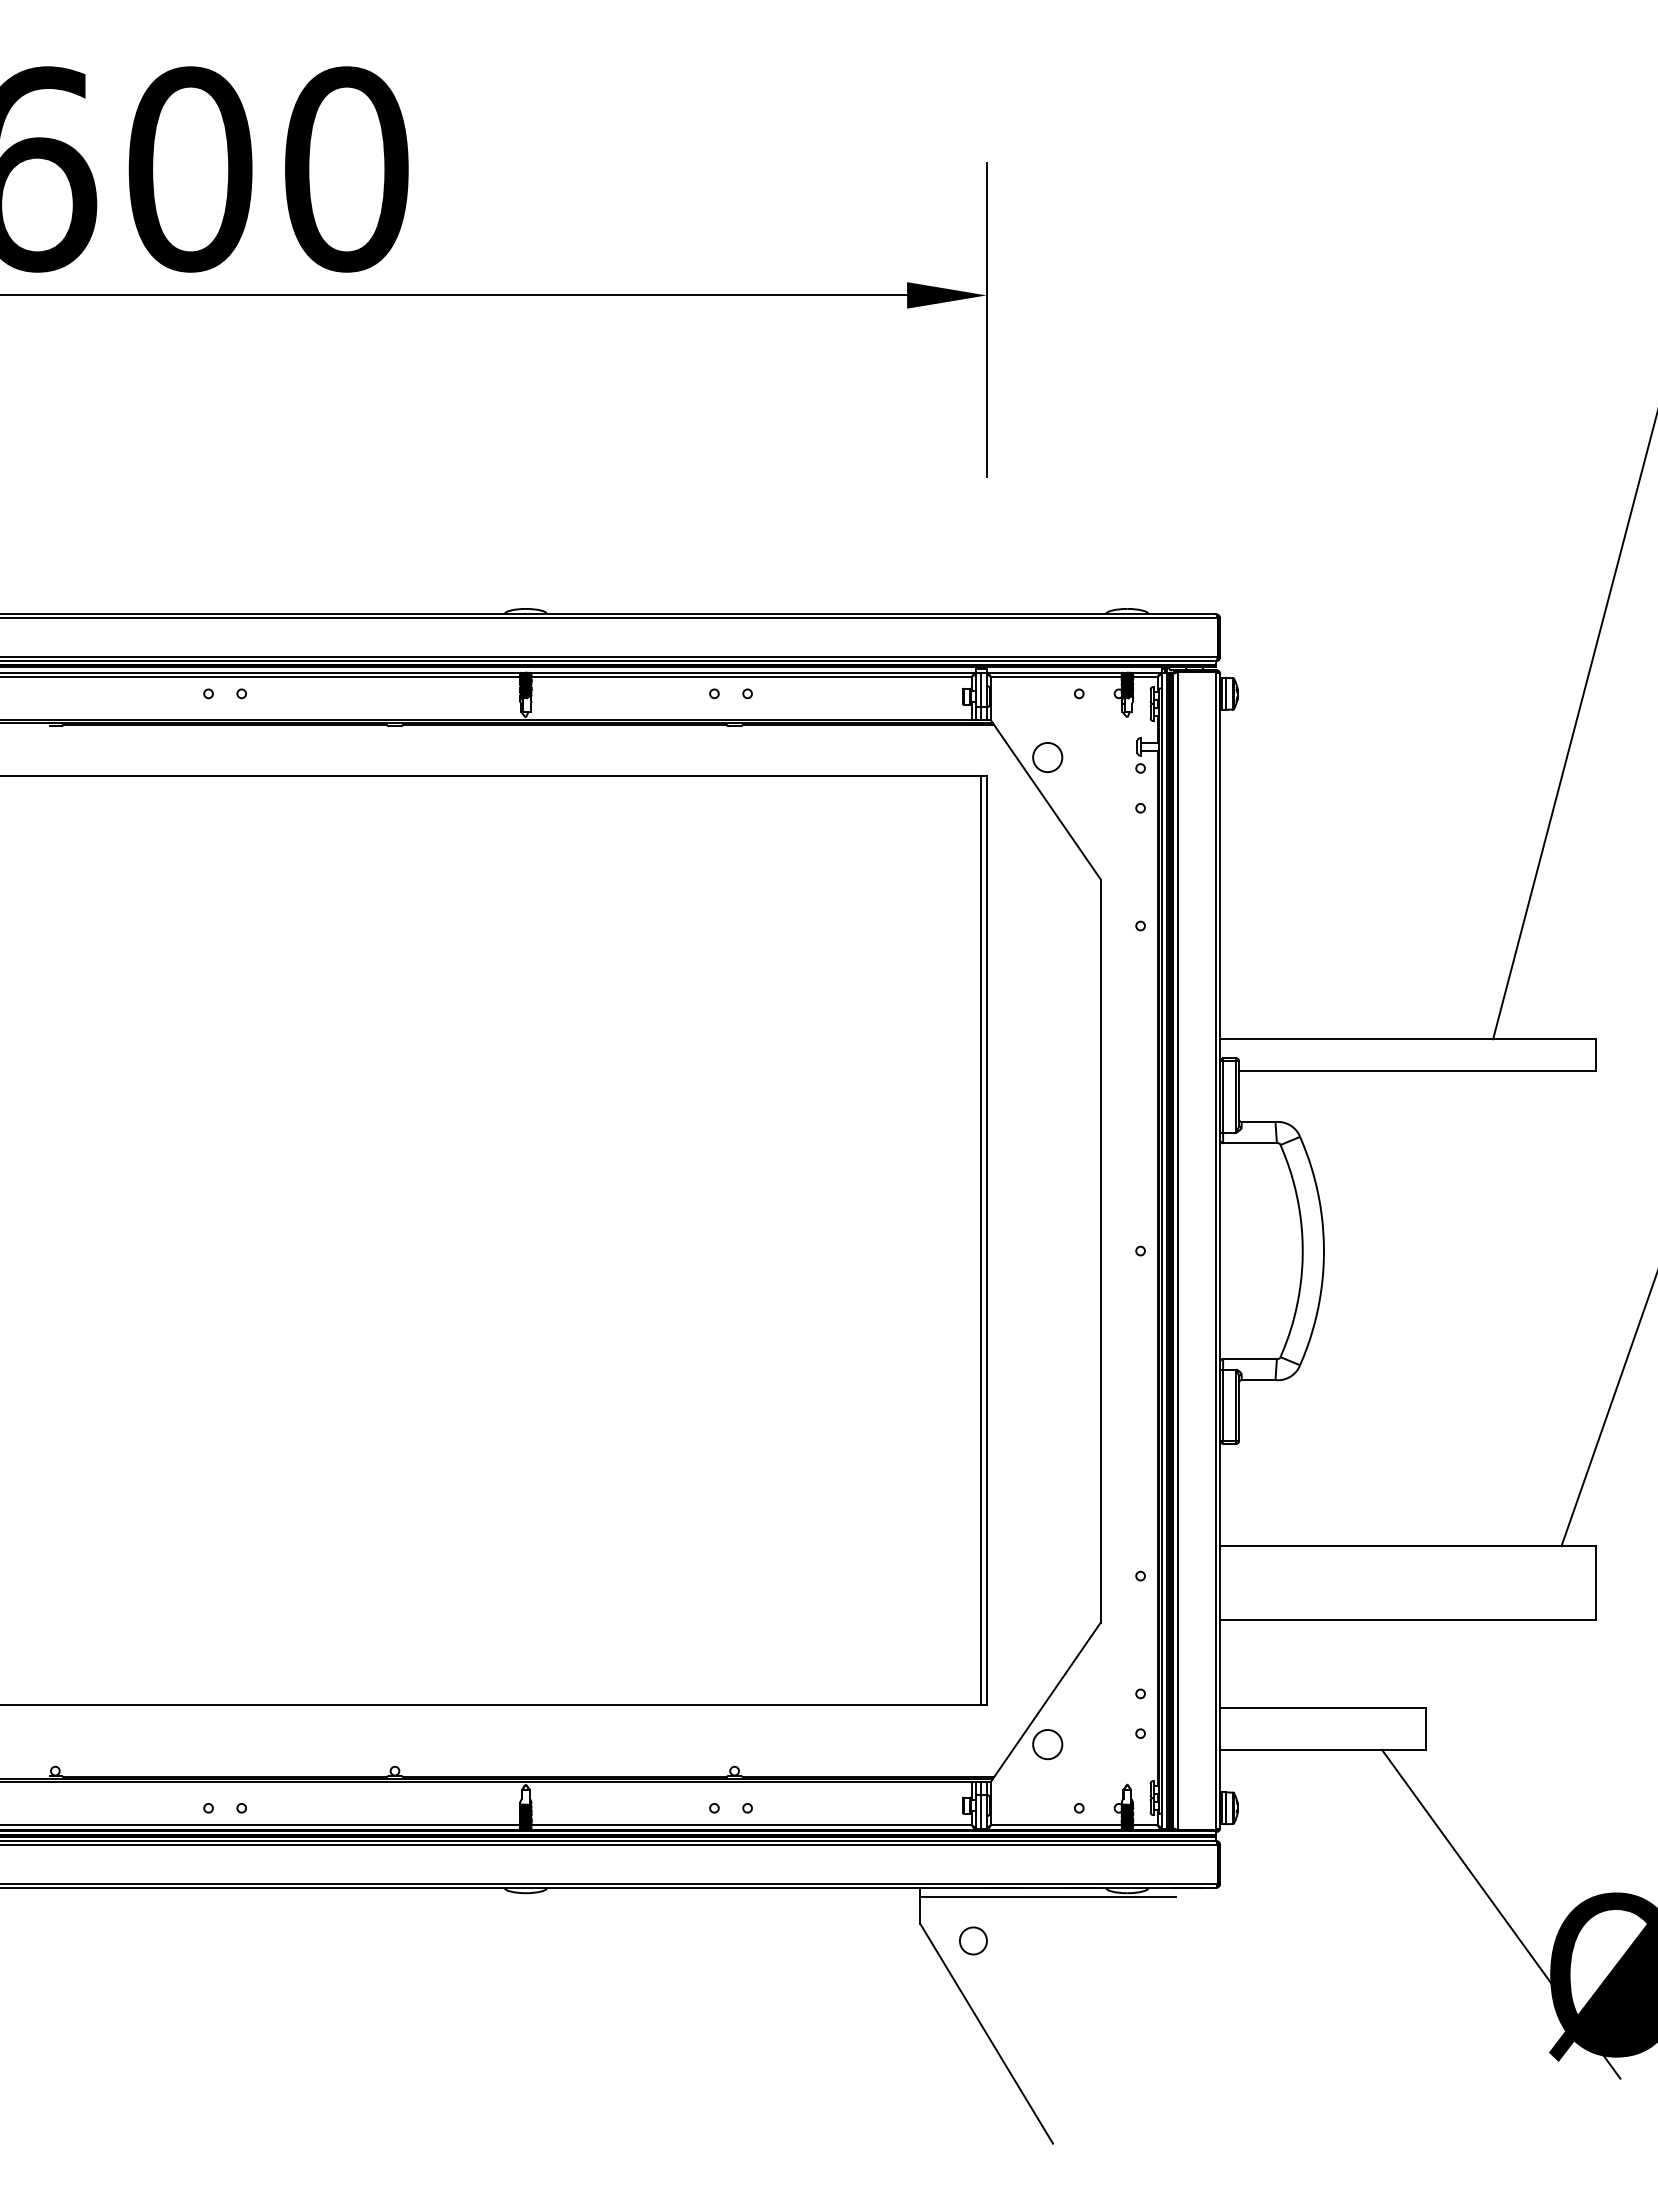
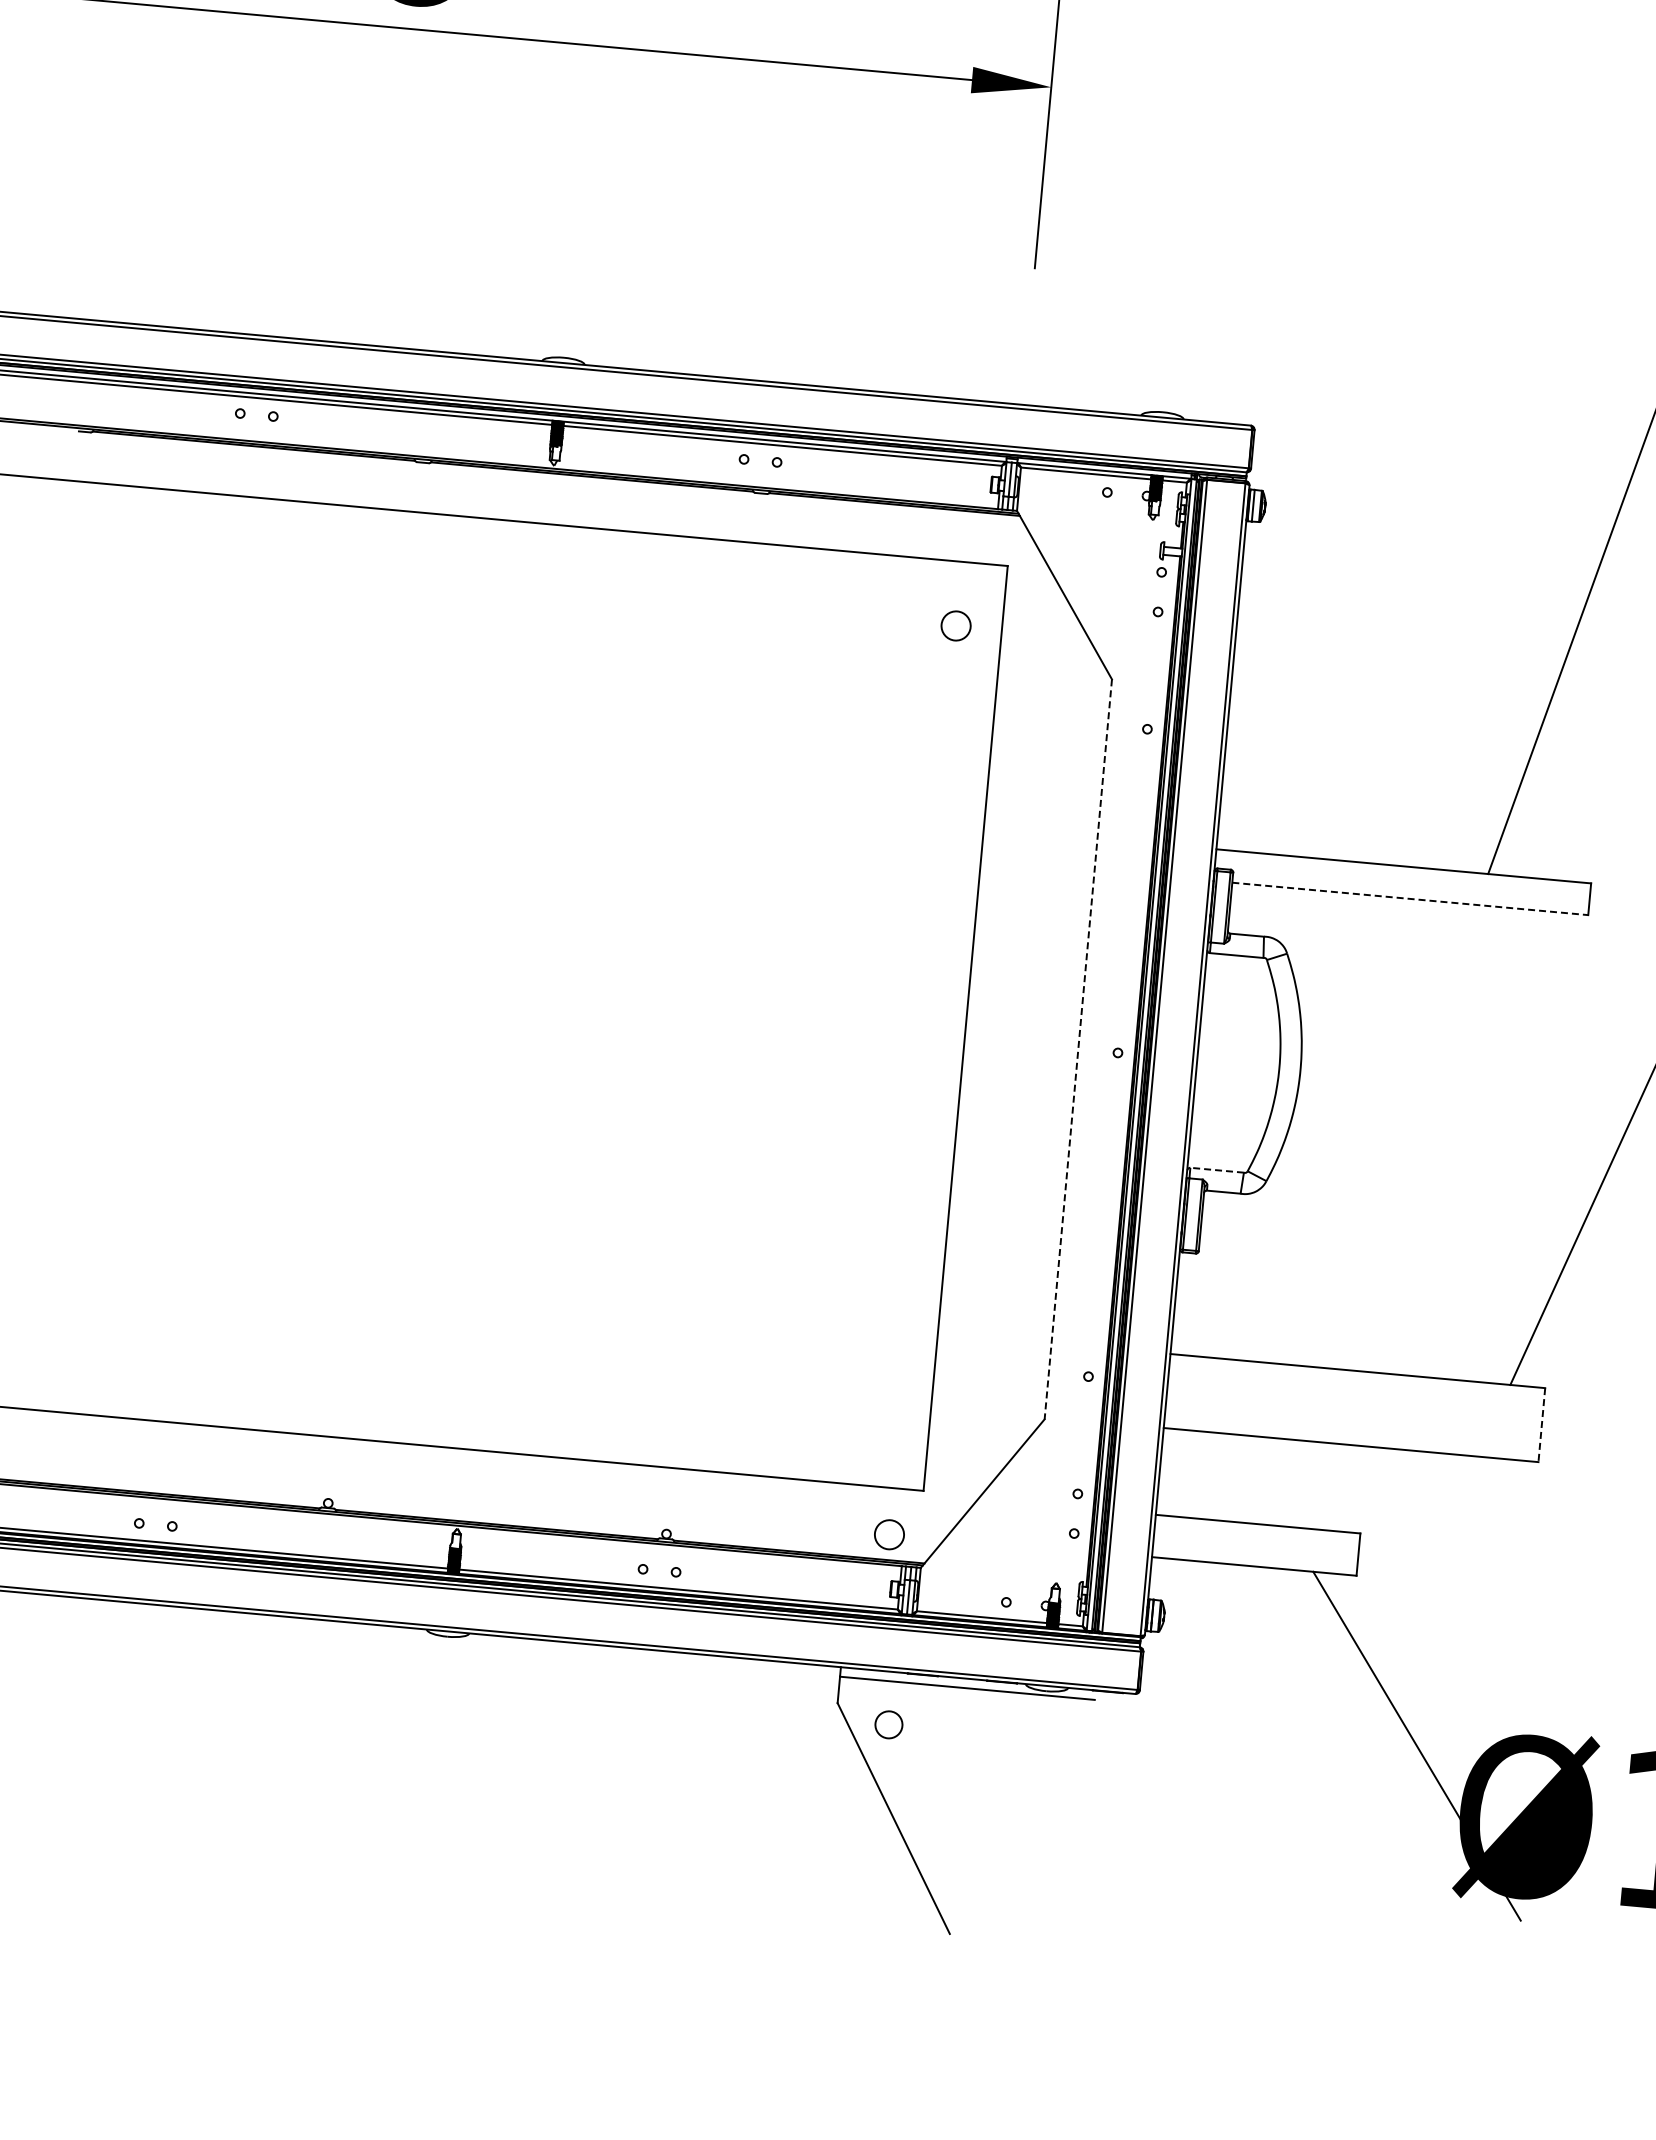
circle: (1047, 757) -> (955, 625), moved
line: (1417, 1071) -> (1409, 899), solid -> dashed
line: (980, 1240) -> (959, 1027), removed
line: (1100, 1251) -> (1077, 1049), solid -> dashed
line: (1249, 1358) -> (1216, 1169), solid -> dashed
line: (1596, 1583) -> (1541, 1425), solid -> dashed
circle: (1047, 1744) -> (889, 1534), moved

